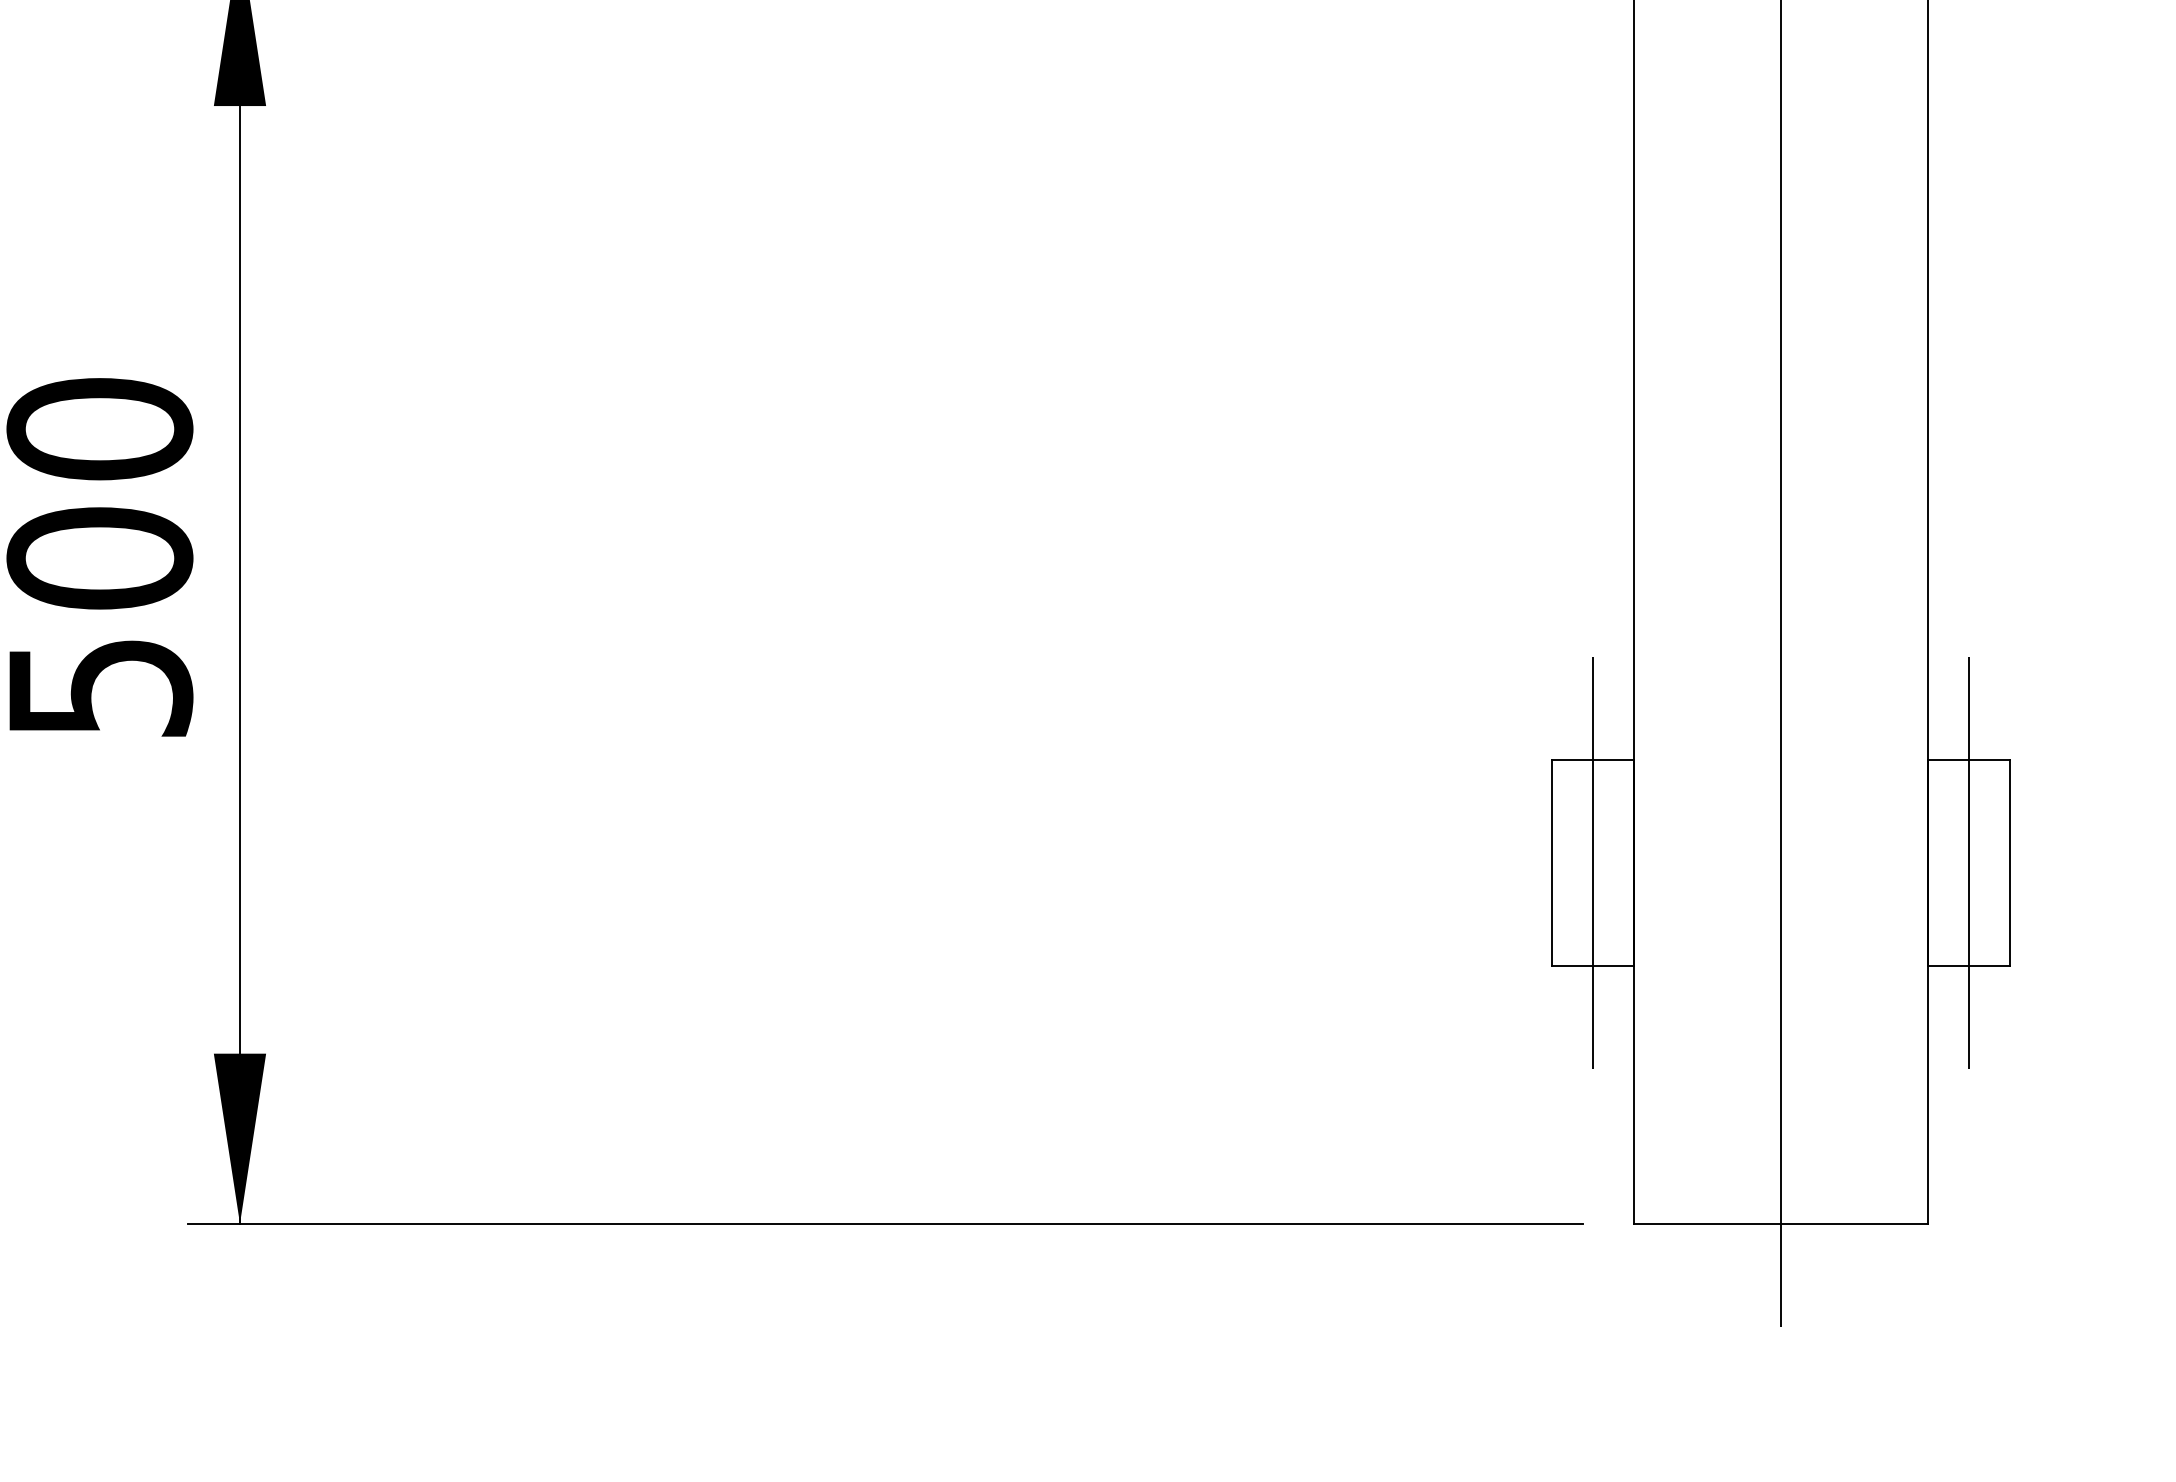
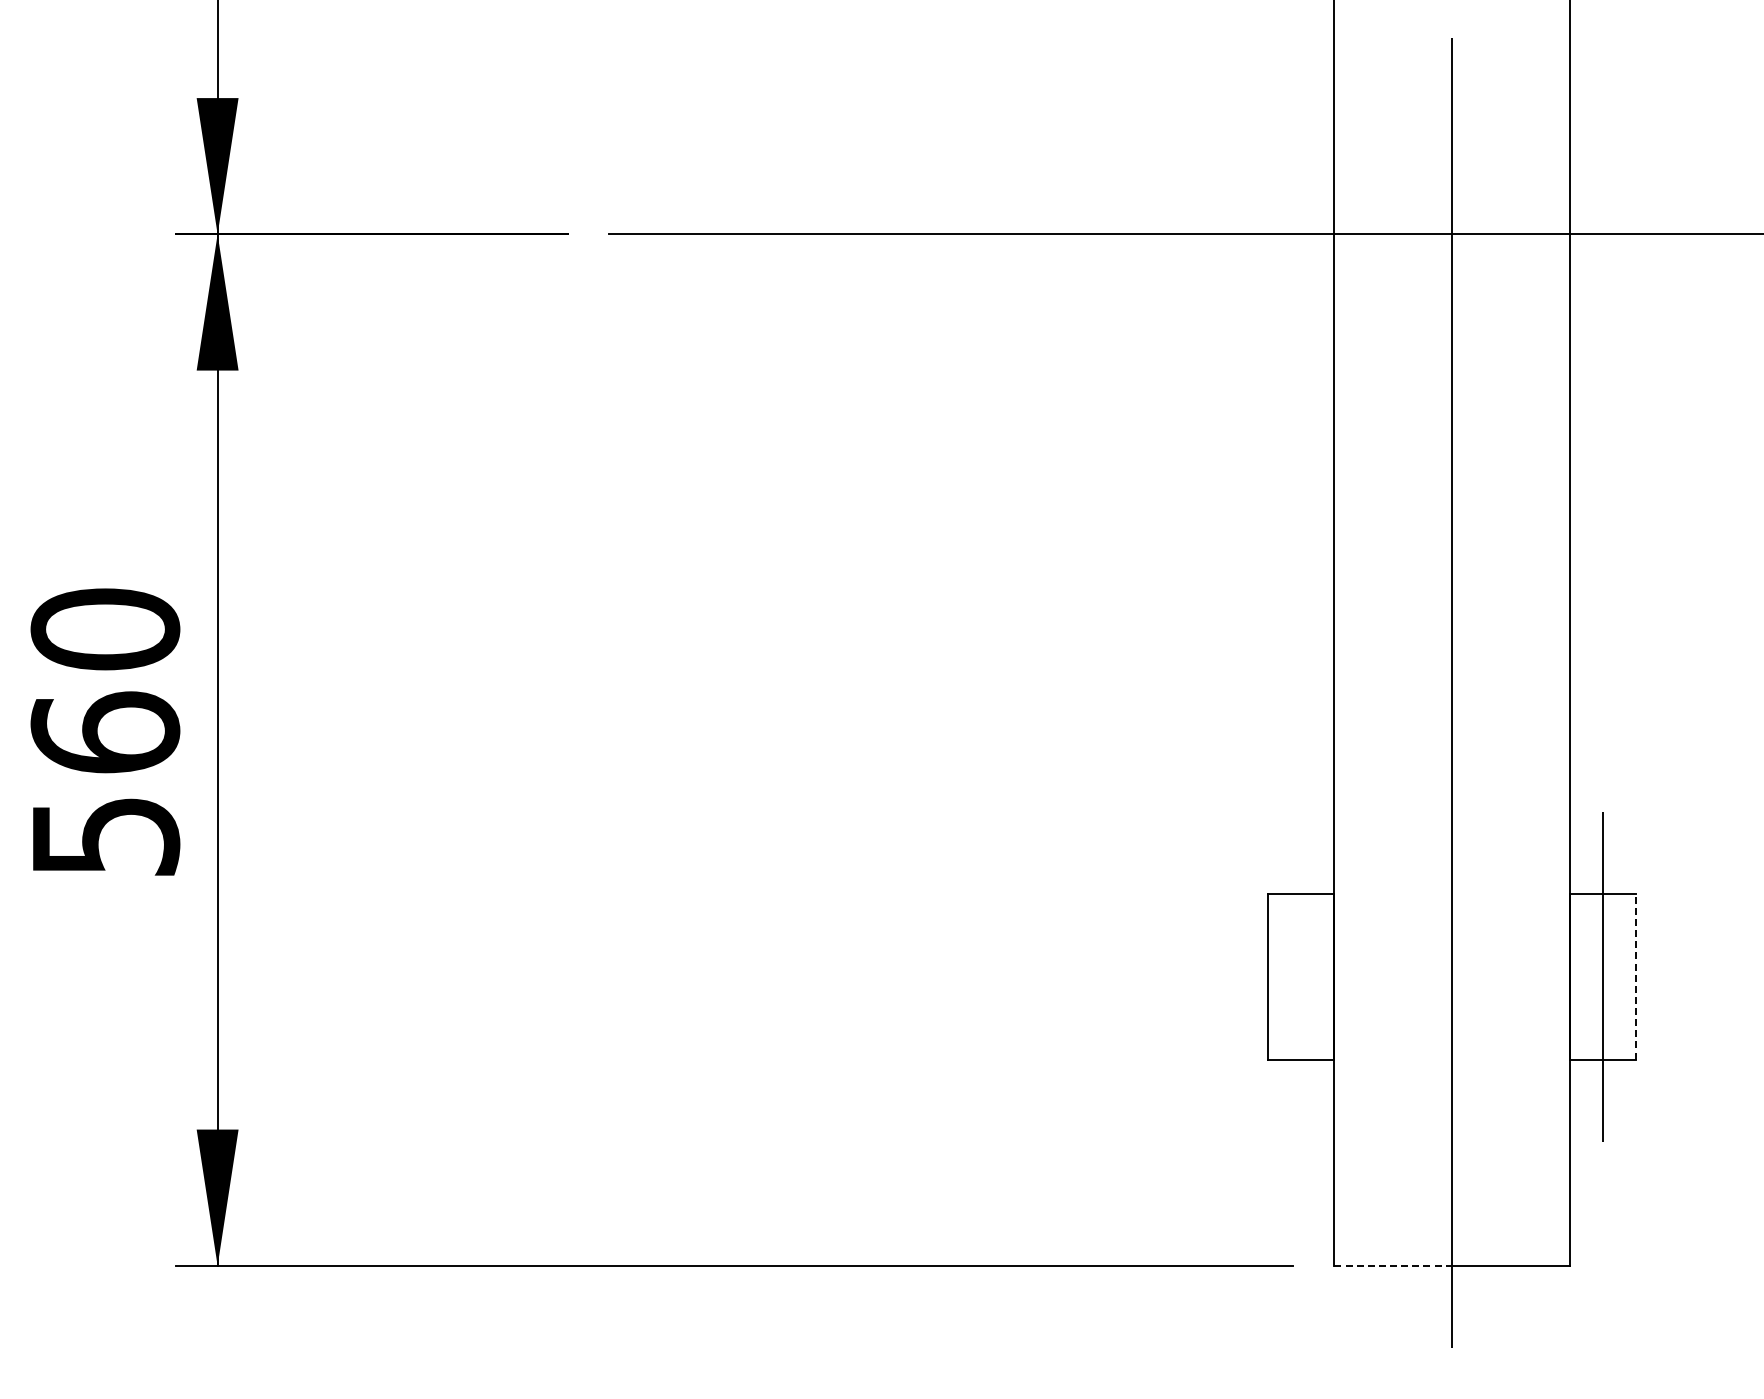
text: (99, 557) -> (105, 732), 500 -> 560
line: (1593, 862) -> (1301, 976), removed
line: (2010, 863) -> (1635, 977), solid -> dashed
line: (1708, 1223) -> (1393, 1265), solid -> dashed

